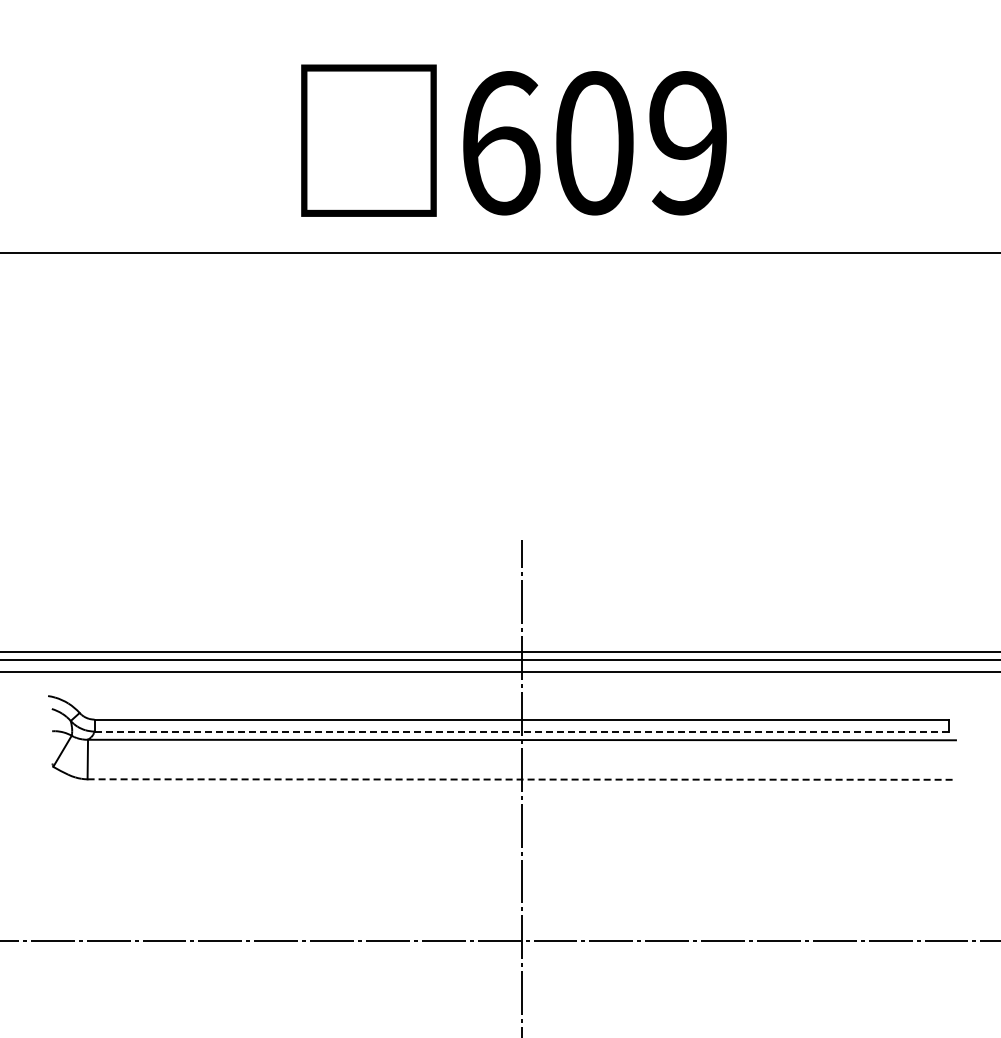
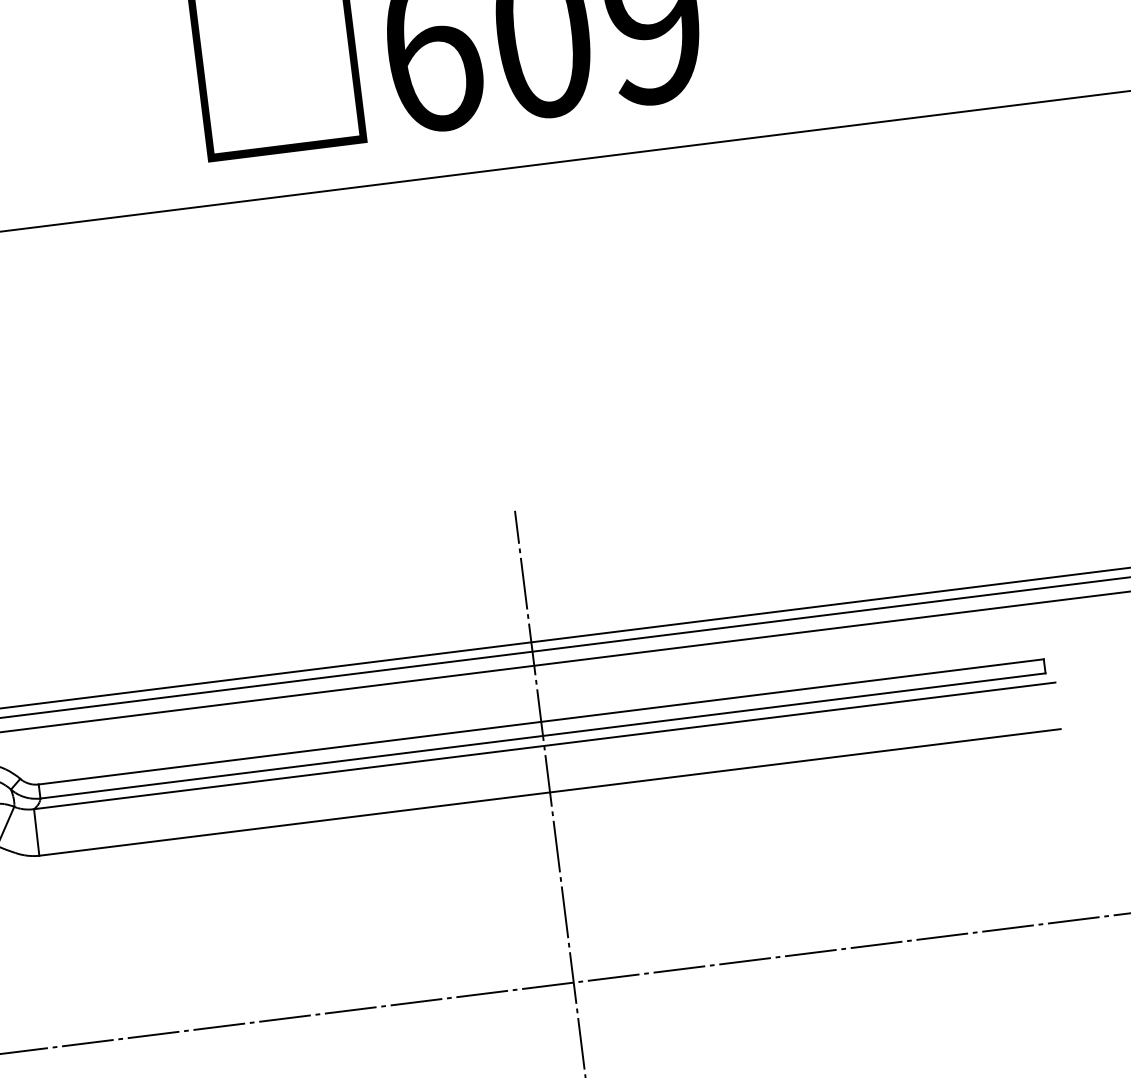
line: (521, 731) -> (542, 735), dashed -> solid
line: (521, 779) -> (549, 792), dashed -> solid

